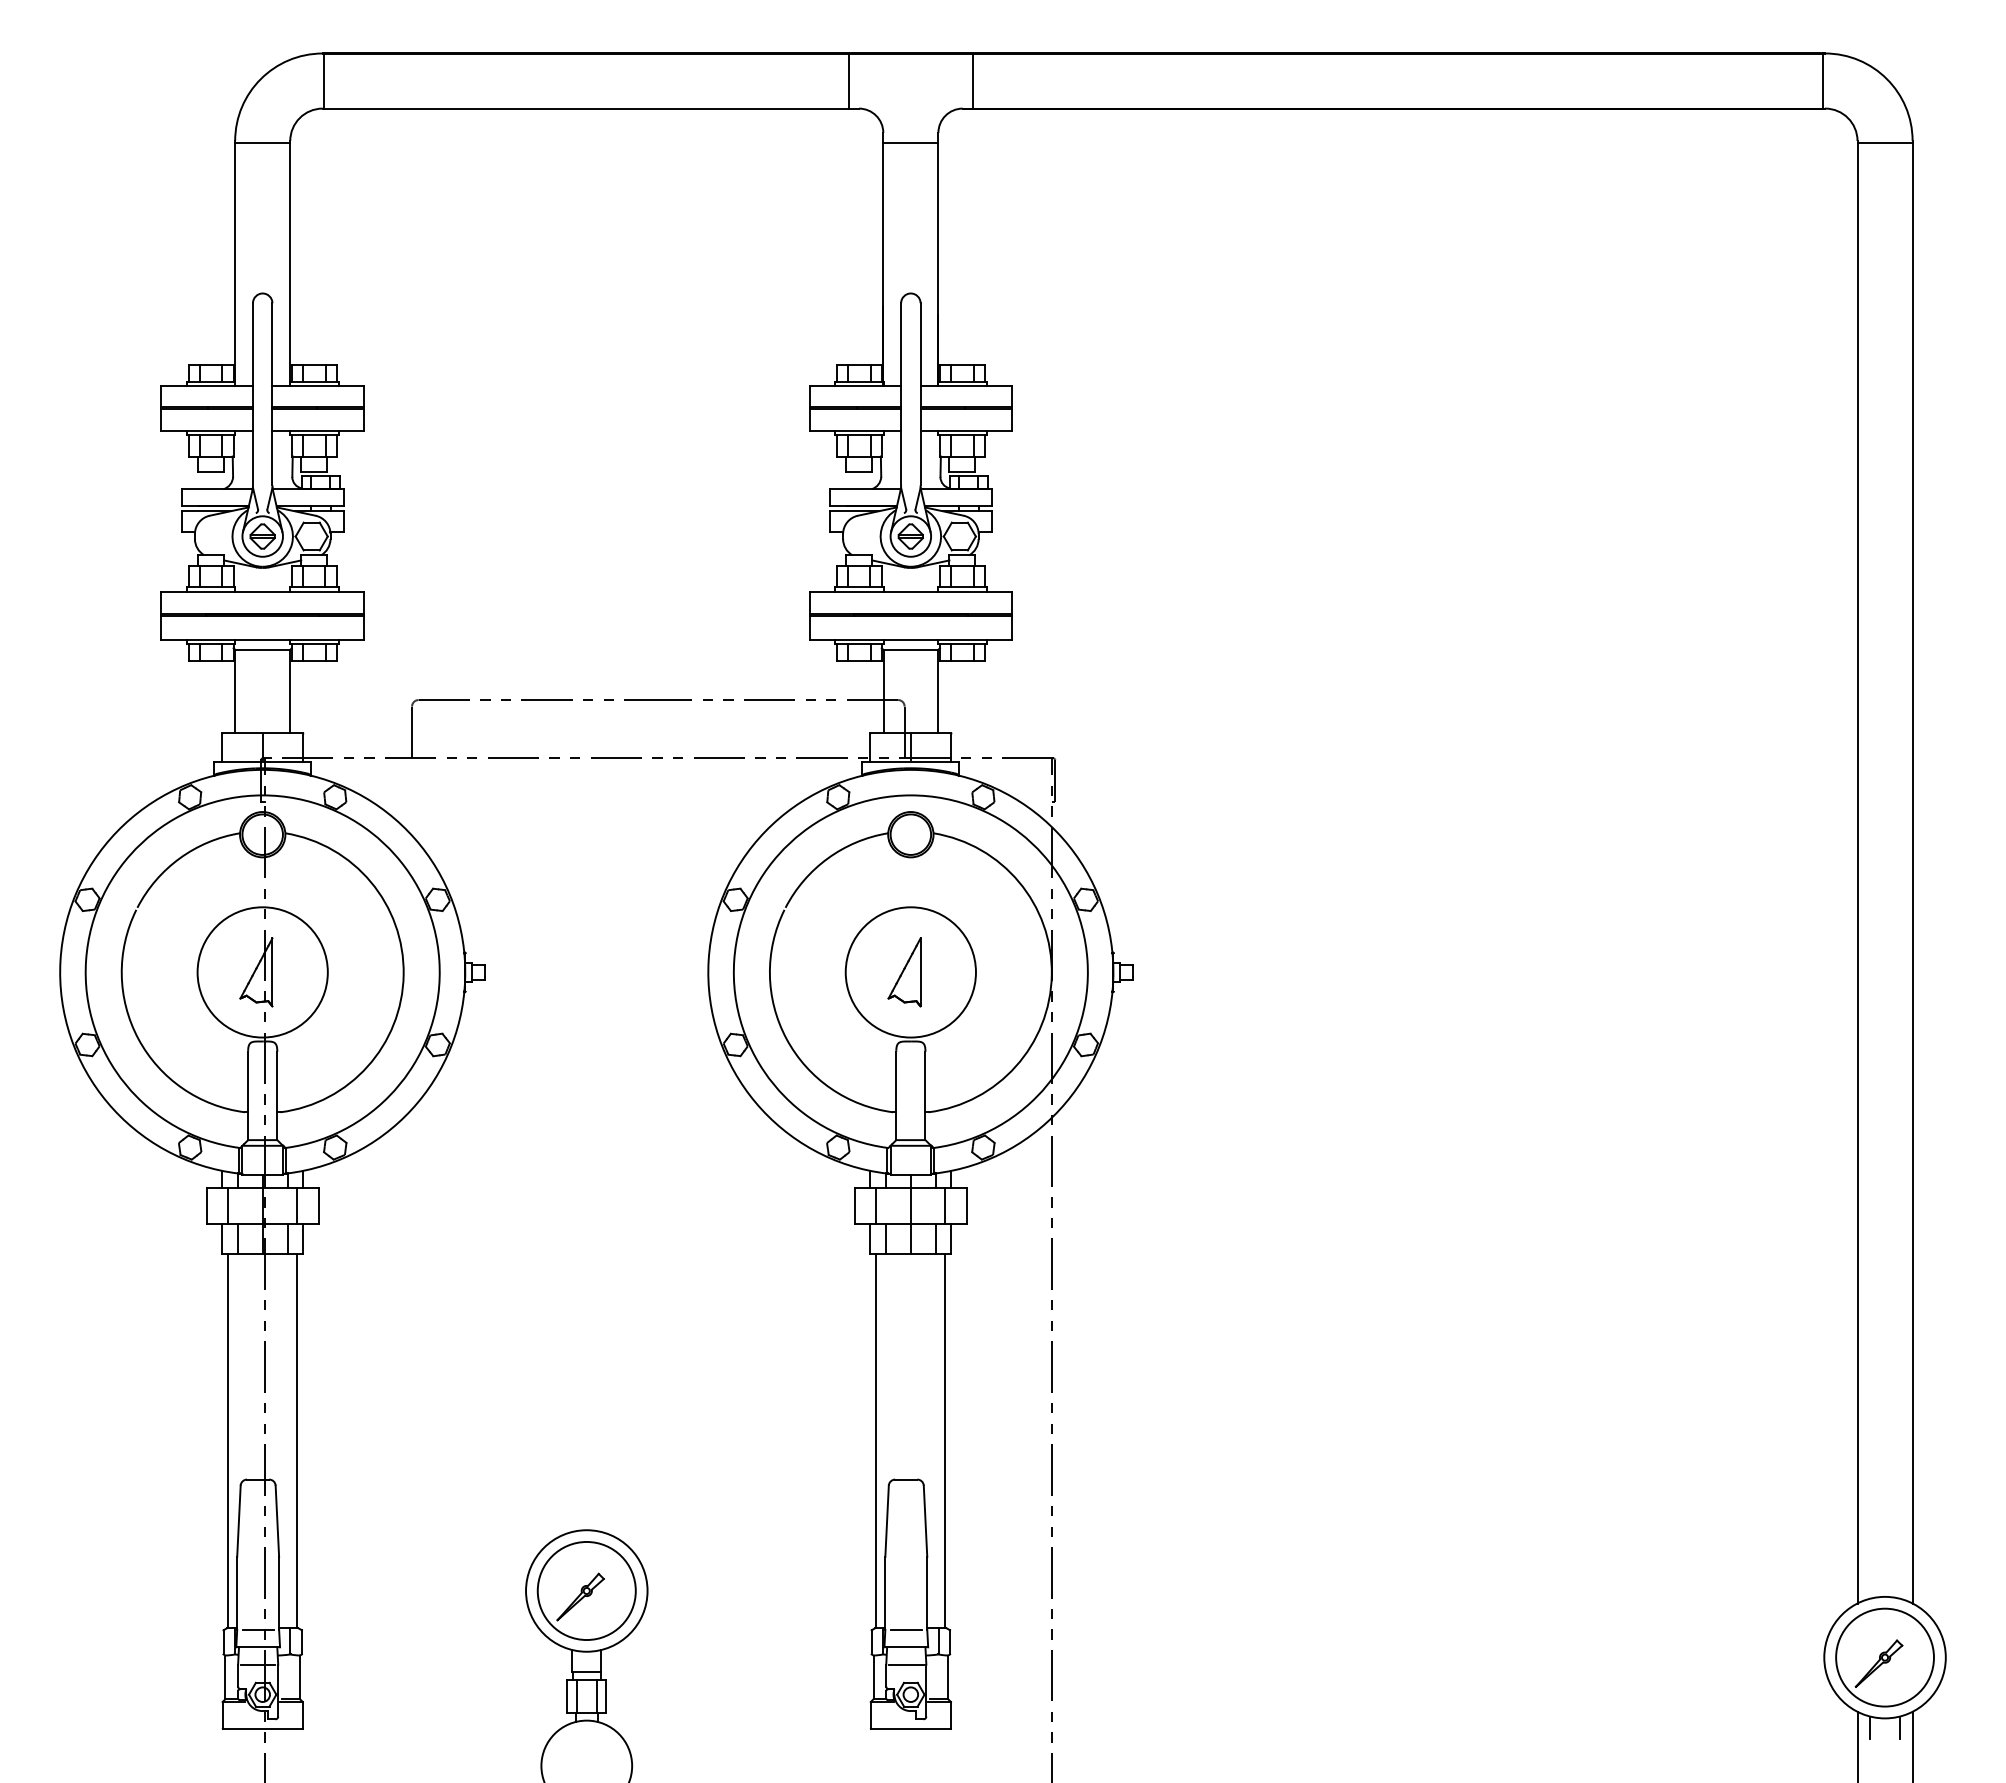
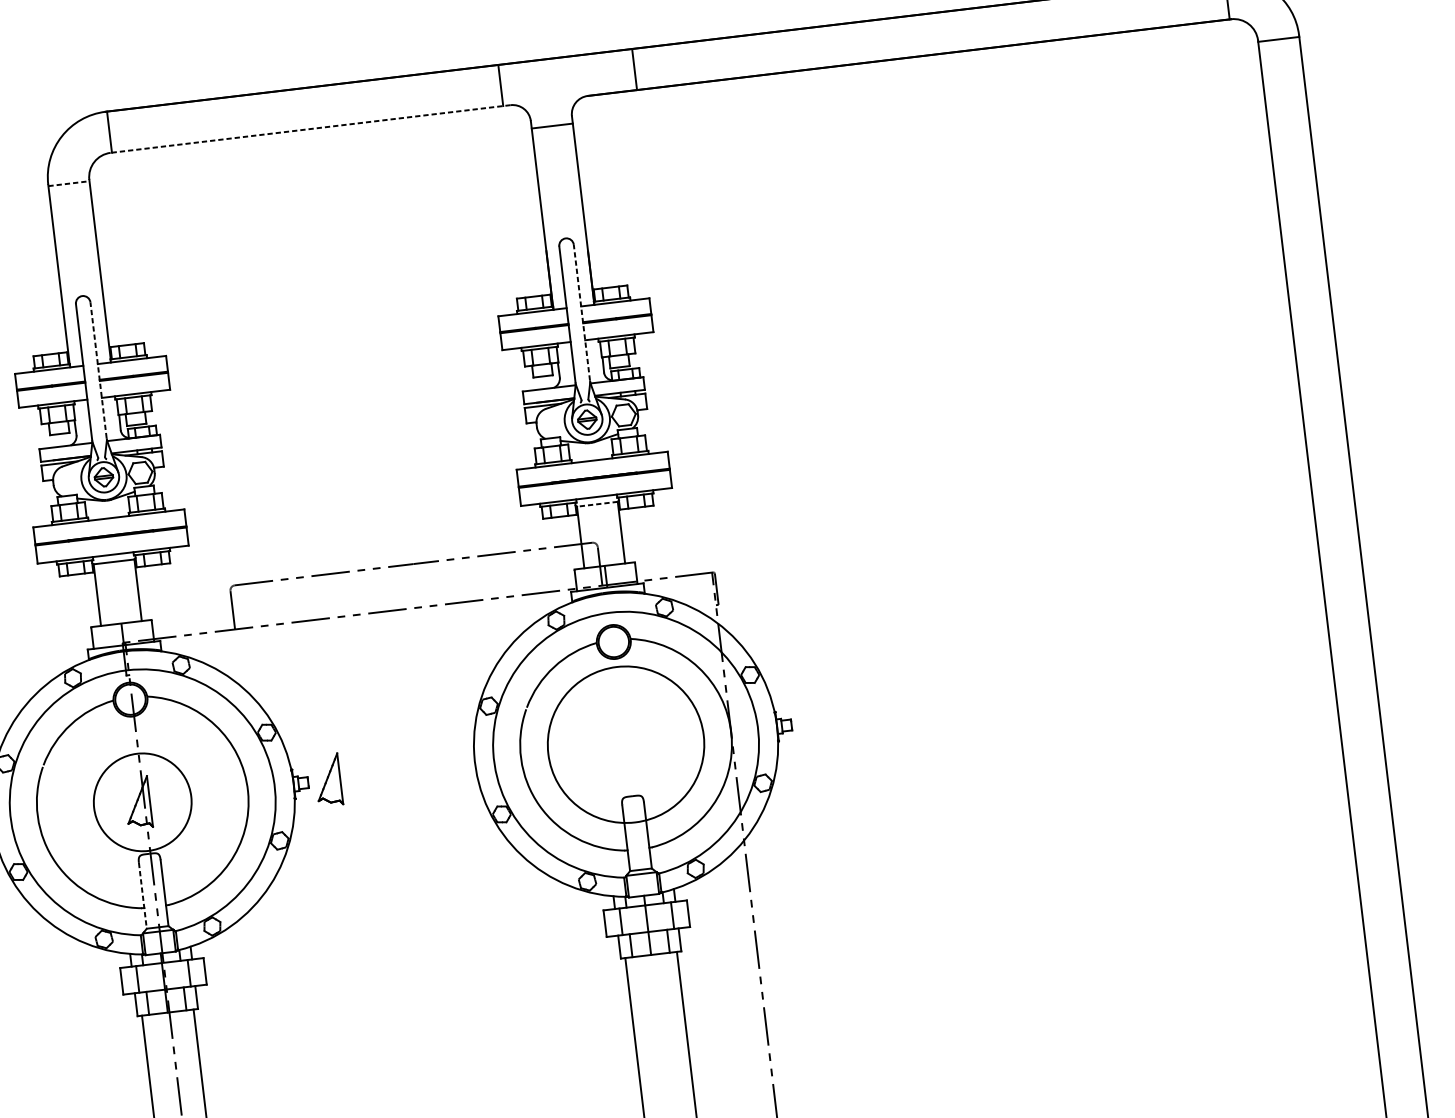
line: (972, 80) -> (634, 69), moved
line: (590, 108) -> (310, 128), solid -> dashed
line: (262, 142) -> (68, 183), solid -> dashed
line: (272, 394) -> (98, 370), solid -> dashed
line: (920, 394) -> (581, 312), solid -> dashed
line: (910, 649) -> (597, 503), solid -> dashed
part: (904, 972) -> (328, 780), moved
circle: (910, 972) -> (625, 744), size x1.6
line: (248, 1096) -> (143, 896), solid -> dashed

